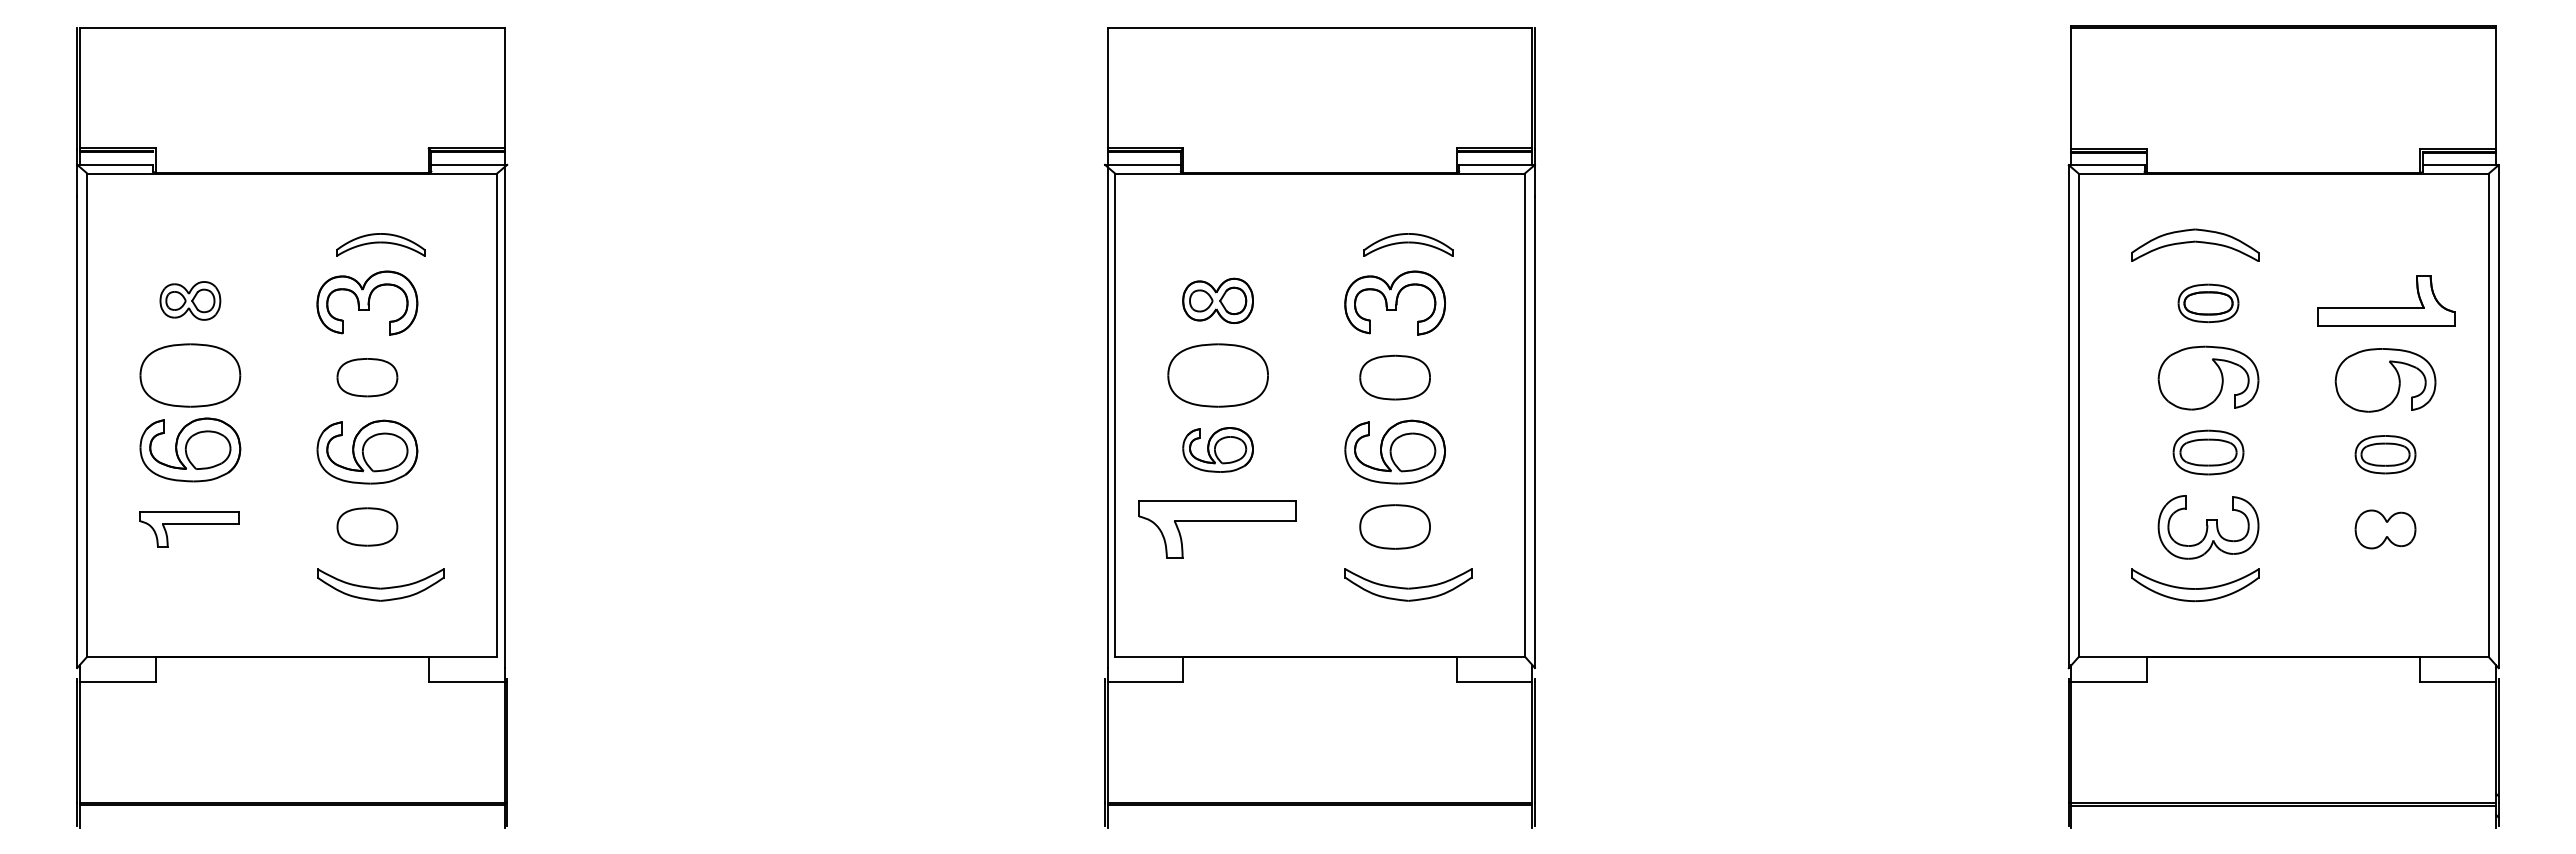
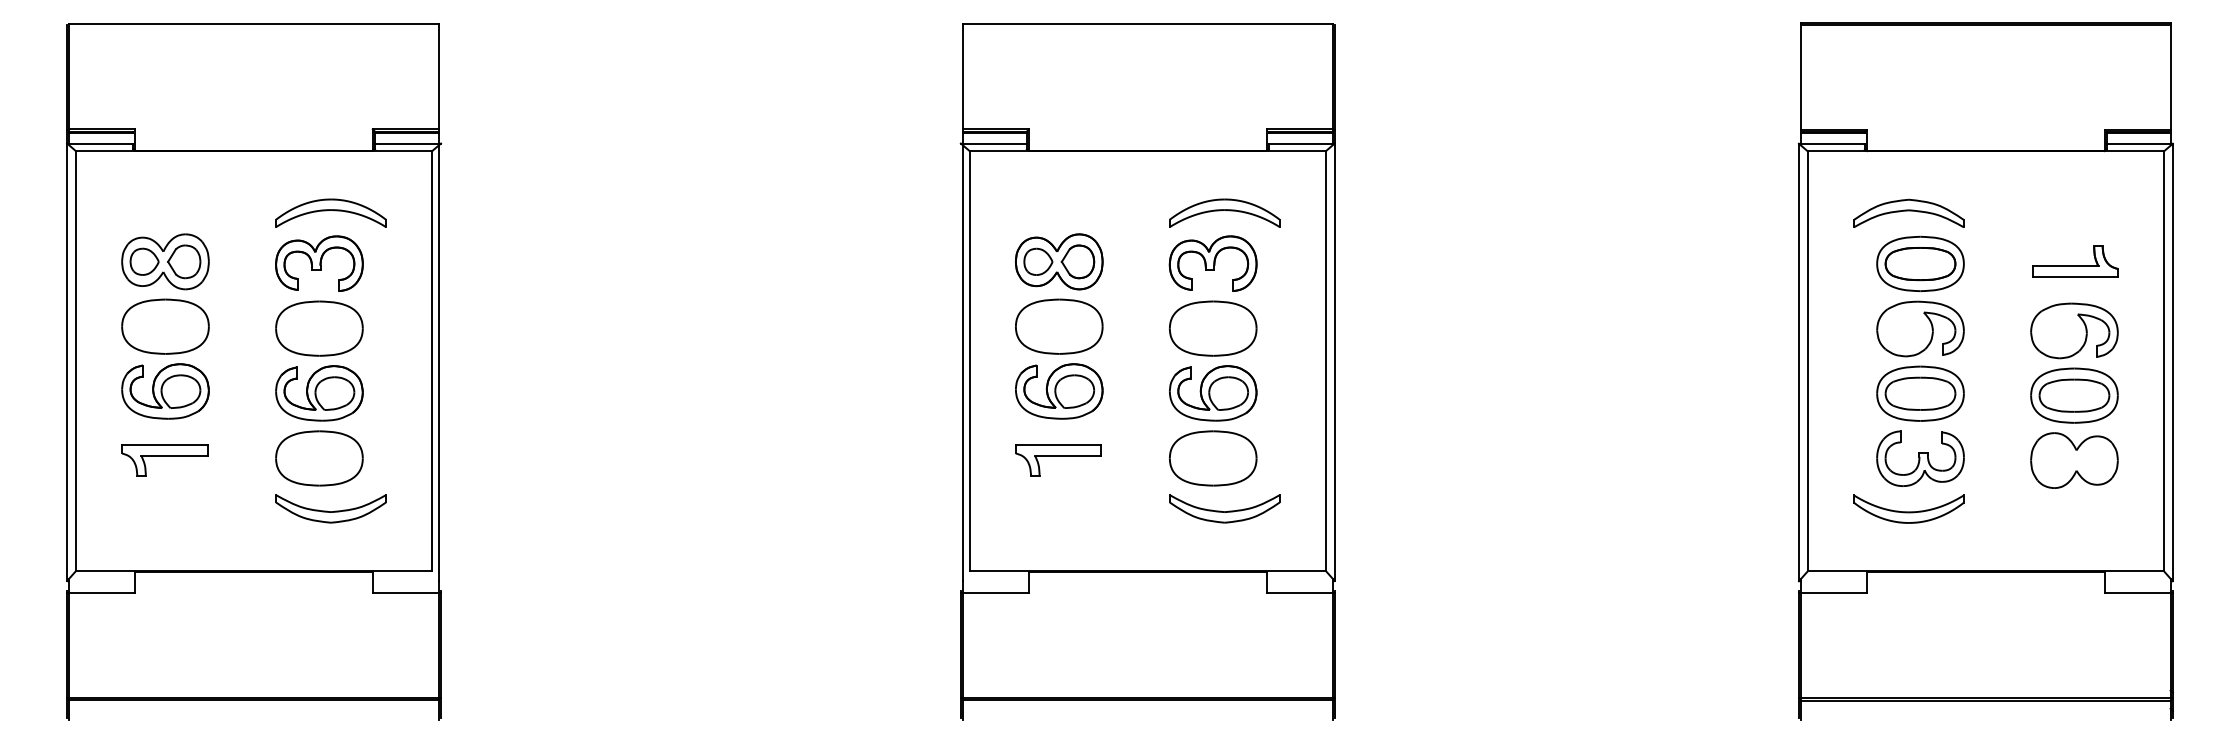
part: (380, 244) -> (330, 212), size x1.43
part: (1408, 244) -> (1224, 212), size x1.43
part: (190, 300) -> (165, 261), size x1.67
part: (1217, 300) -> (1058, 261), size x1.43
part: (2386, 300) -> (2075, 261), size x0.71
part: (2208, 303) -> (1920, 264), size x1.67
part: (367, 377) -> (319, 328), size x1.67
part: (1394, 377) -> (1212, 328), size x1.43
part: (1217, 449) -> (1058, 391), size x1.43
part: (2208, 452) -> (1920, 393), size x1.43
part: (2385, 454) -> (2074, 395), size x1.67
part: (367, 526) -> (319, 458), size x1.67
part: (1394, 526) -> (1212, 458), size x1.43
part: (1216, 529) -> (1057, 460), size x0.62
part: (2385, 529) -> (2074, 460), size x1.67

